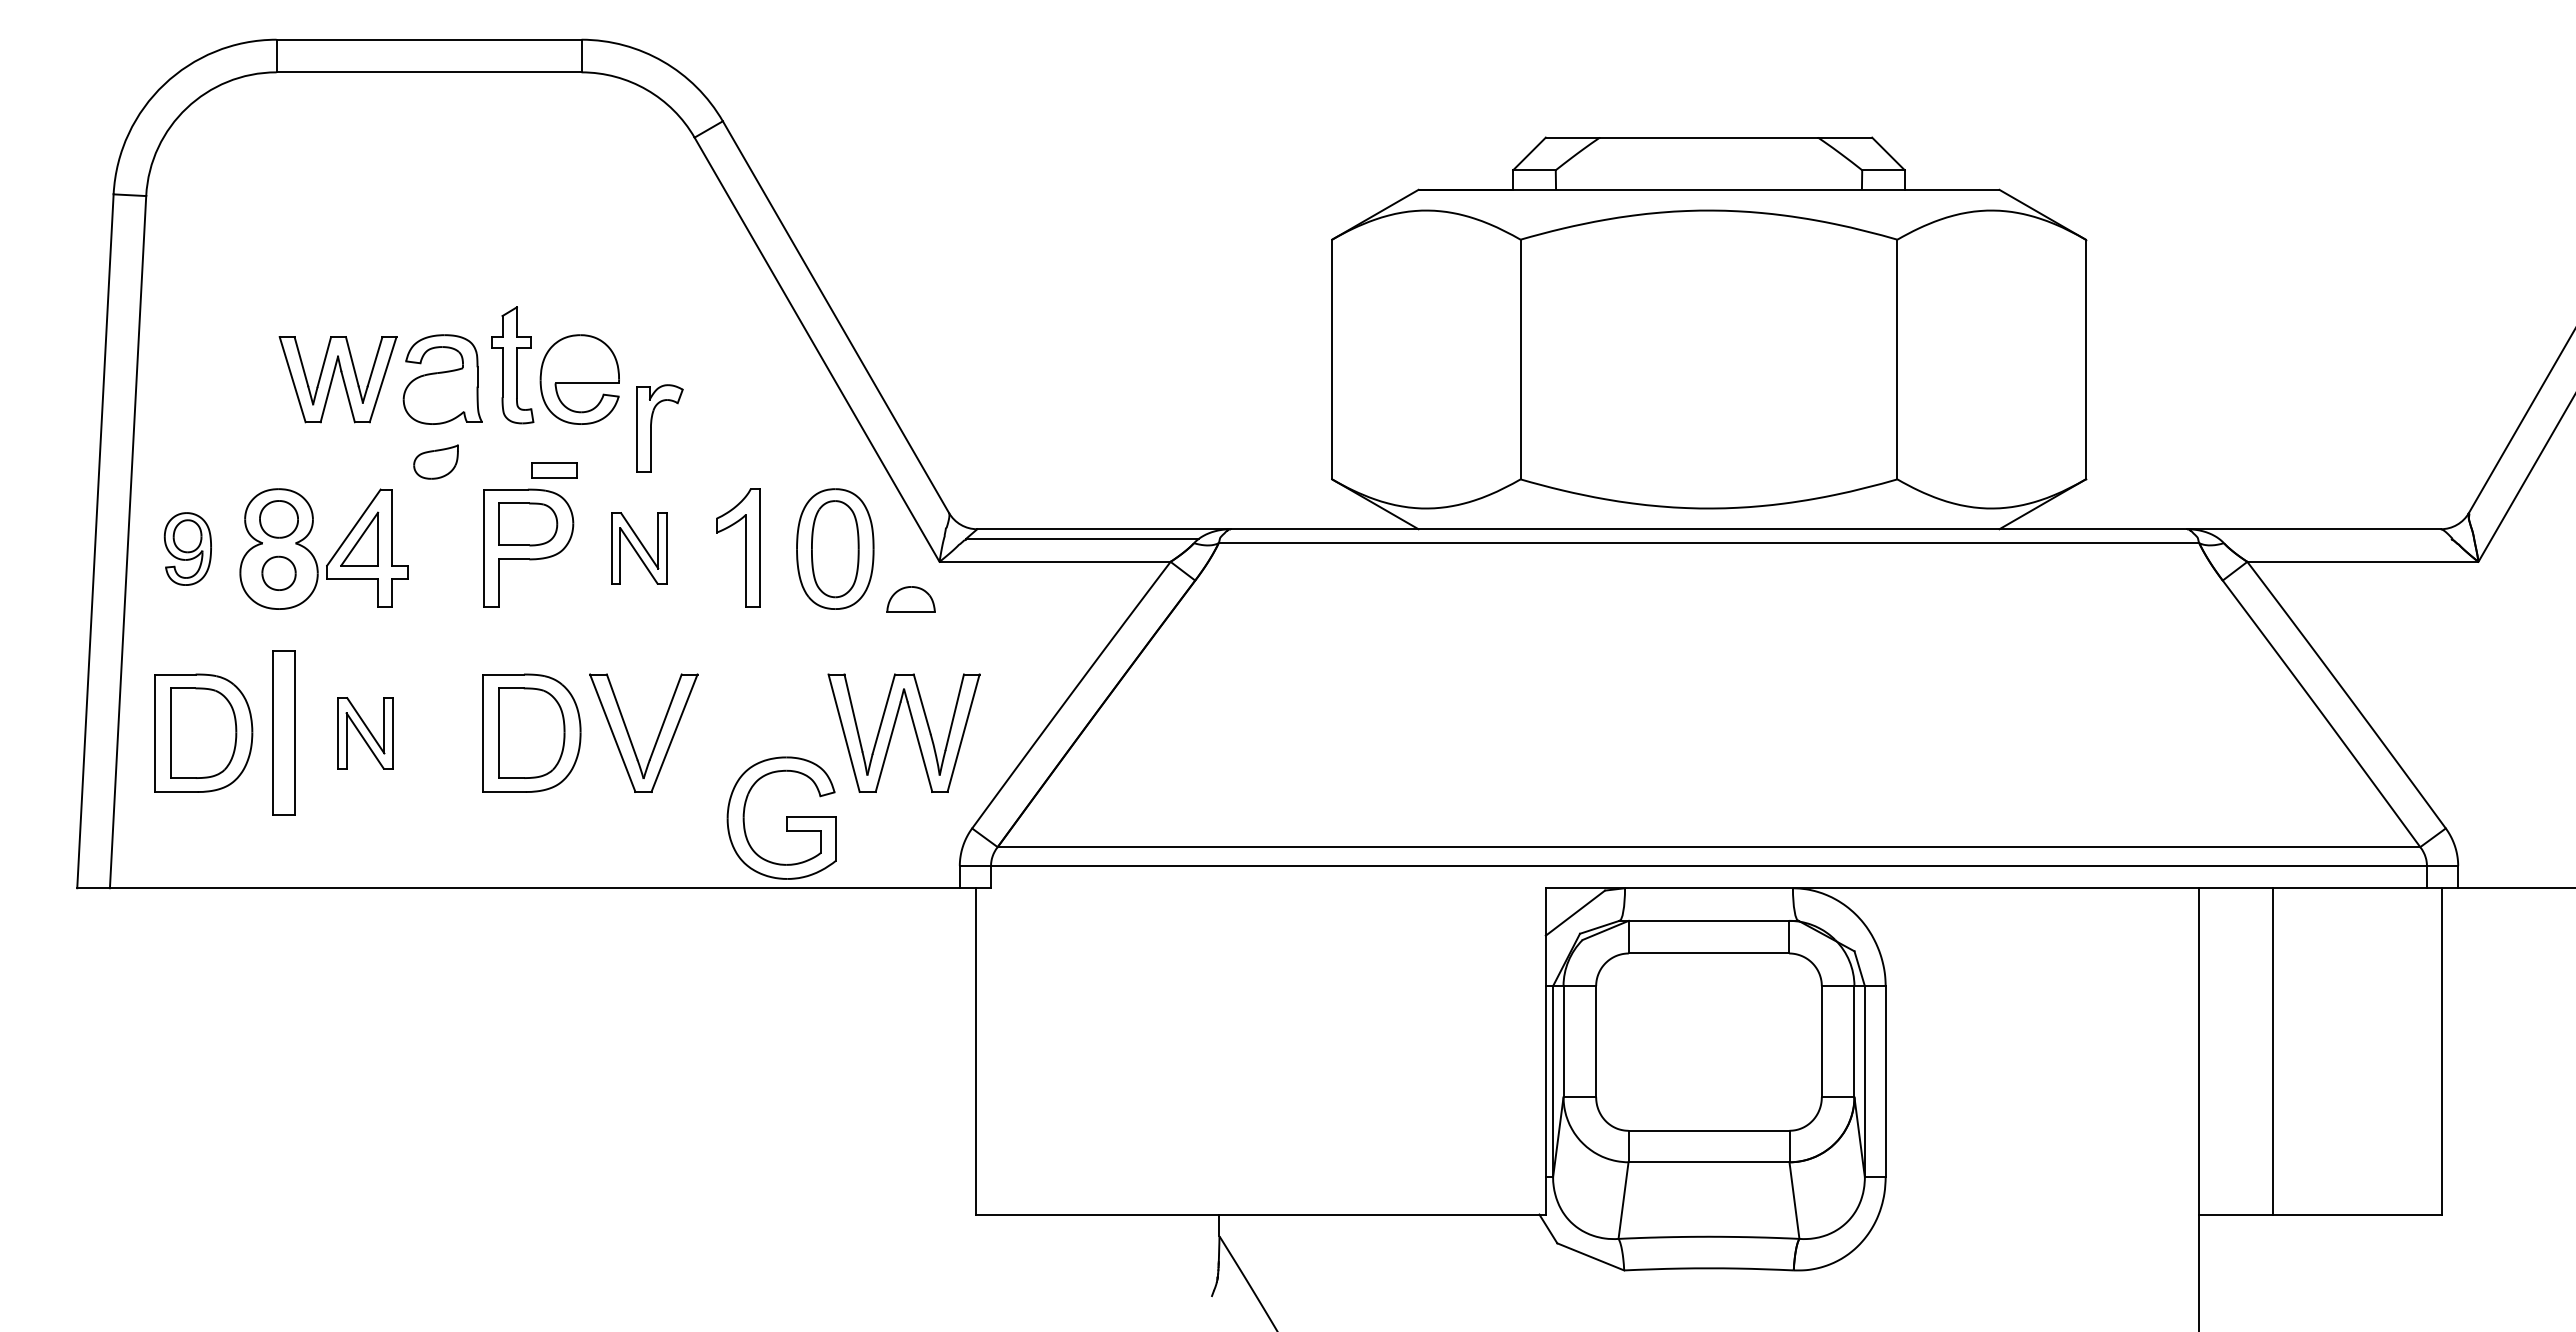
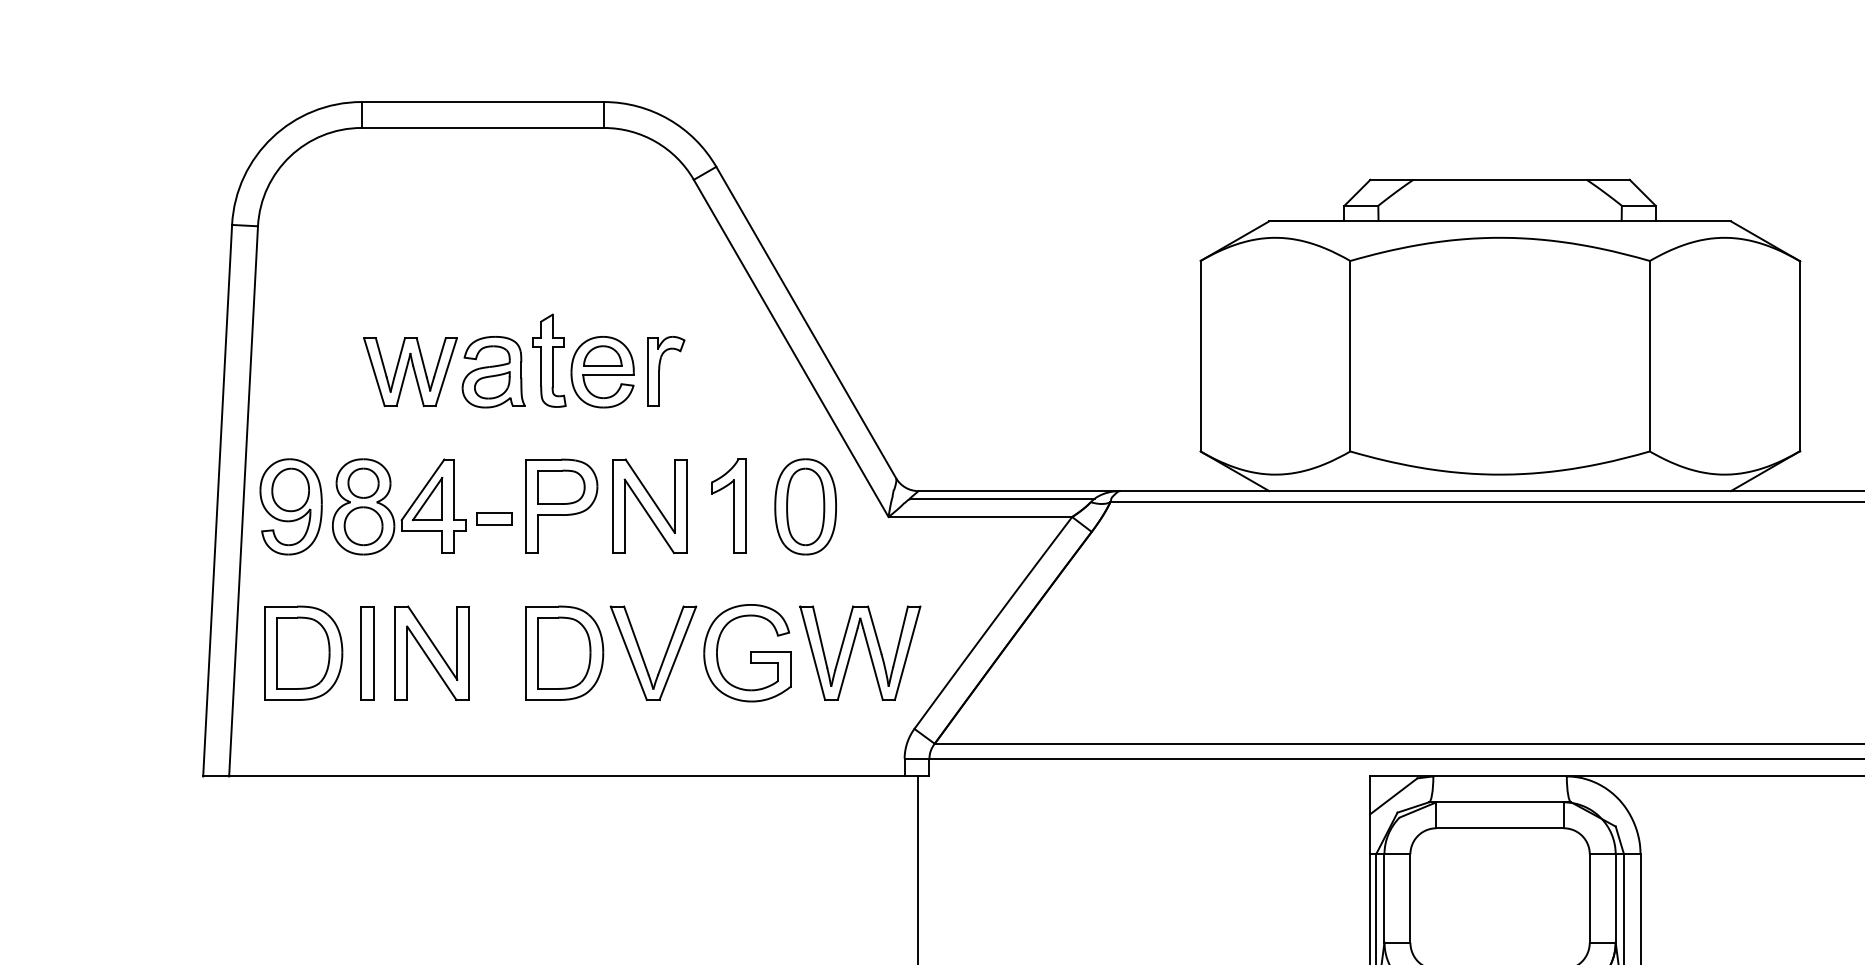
part: (651, 428) -> (659, 371), moved
part: (435, 461) -> (491, 384), moved
part: (554, 470) -> (494, 519), moved
part: (187, 548) -> (290, 506), size x1.67
part: (639, 548) -> (650, 506), size x1.67
part: (278, 573) -> (363, 526), size x1.43
part: (910, 599) -> (602, 356), moved
part: (283, 733) -> (367, 653), size x0.71
part: (365, 733) -> (432, 653), size x1.67
part: (781, 817) -> (747, 652), moved

